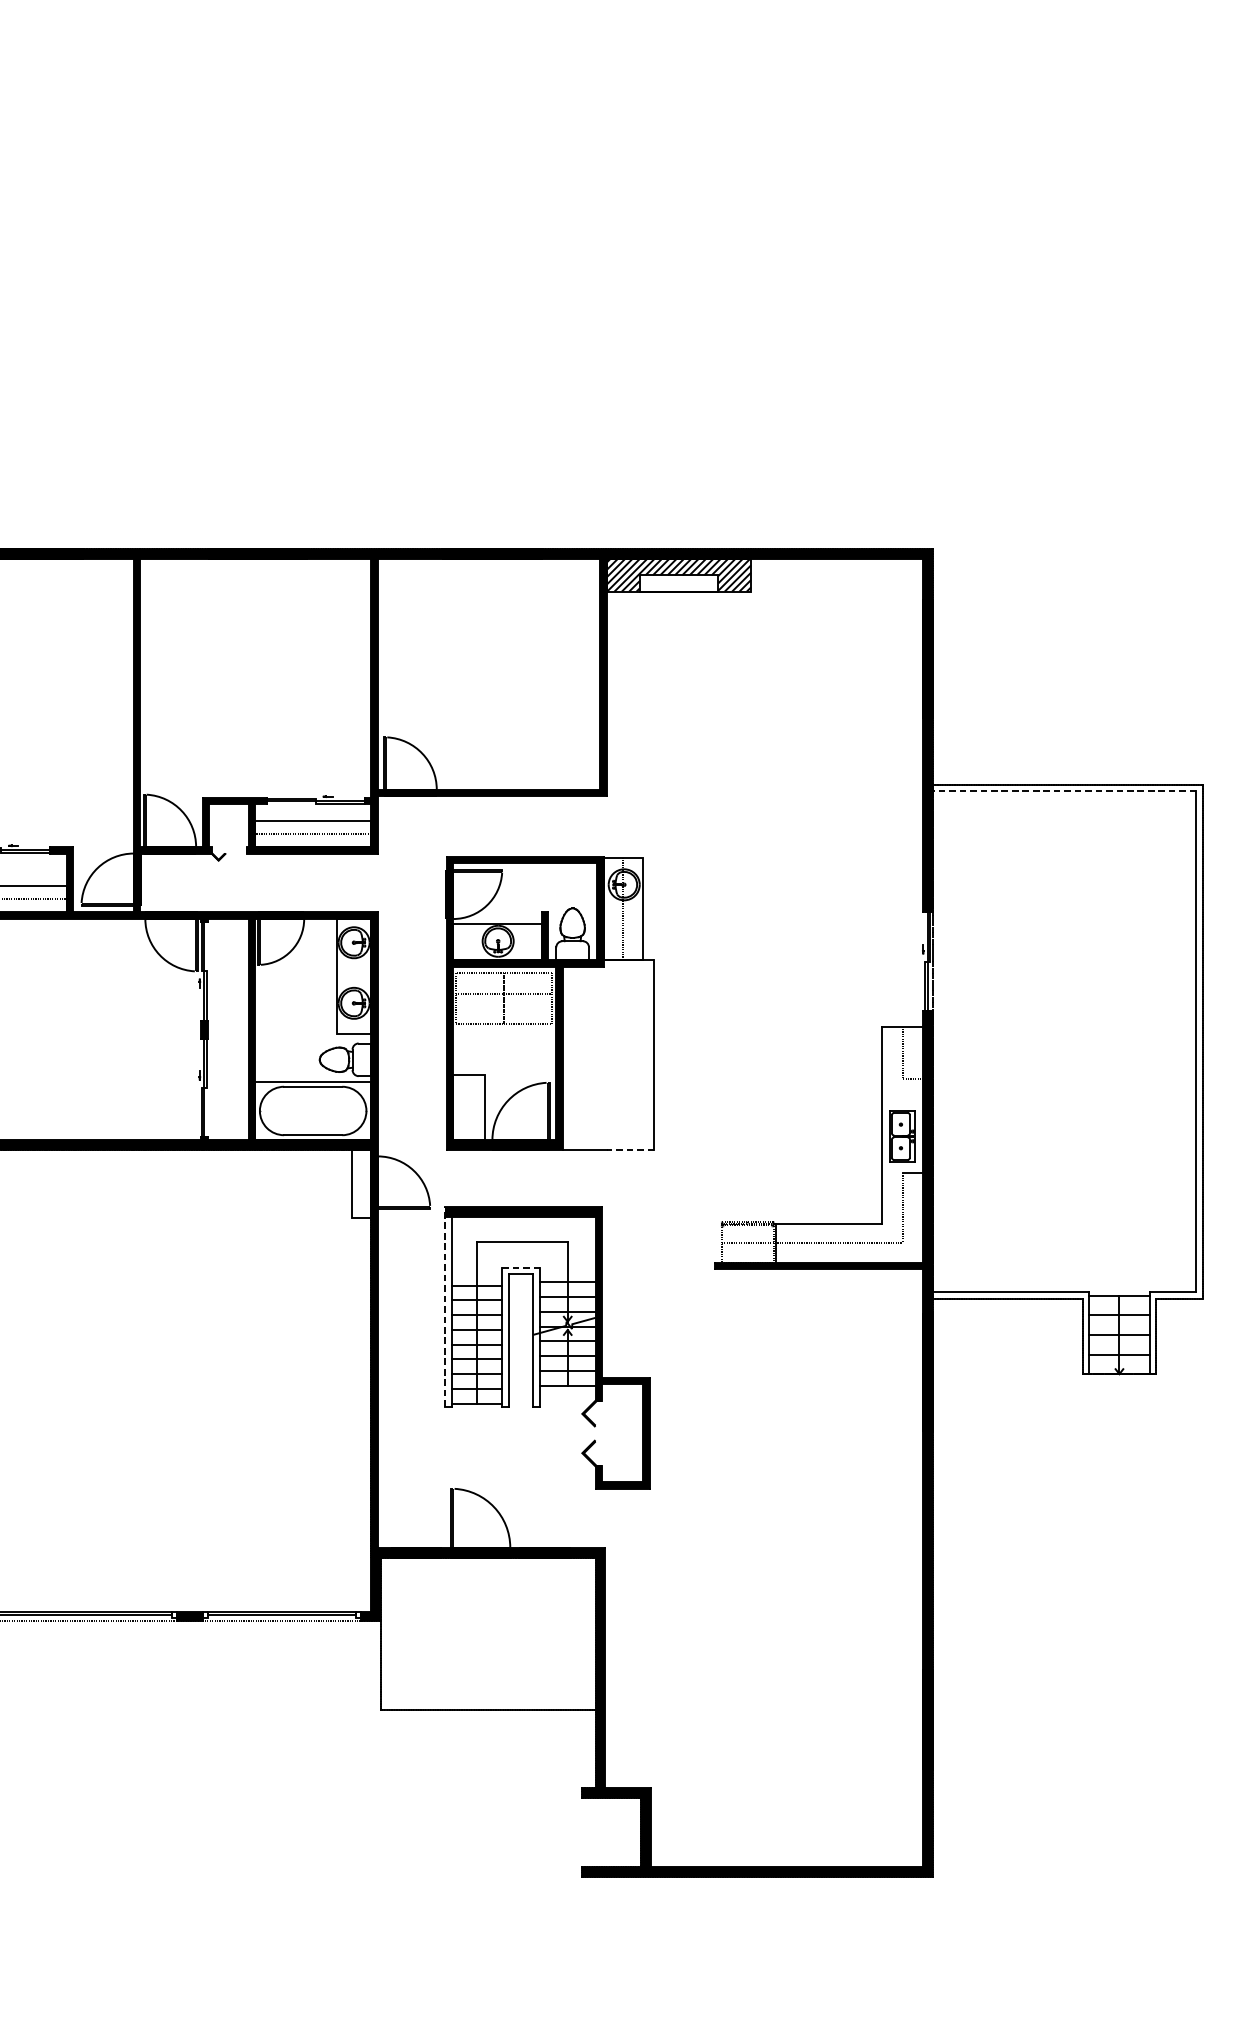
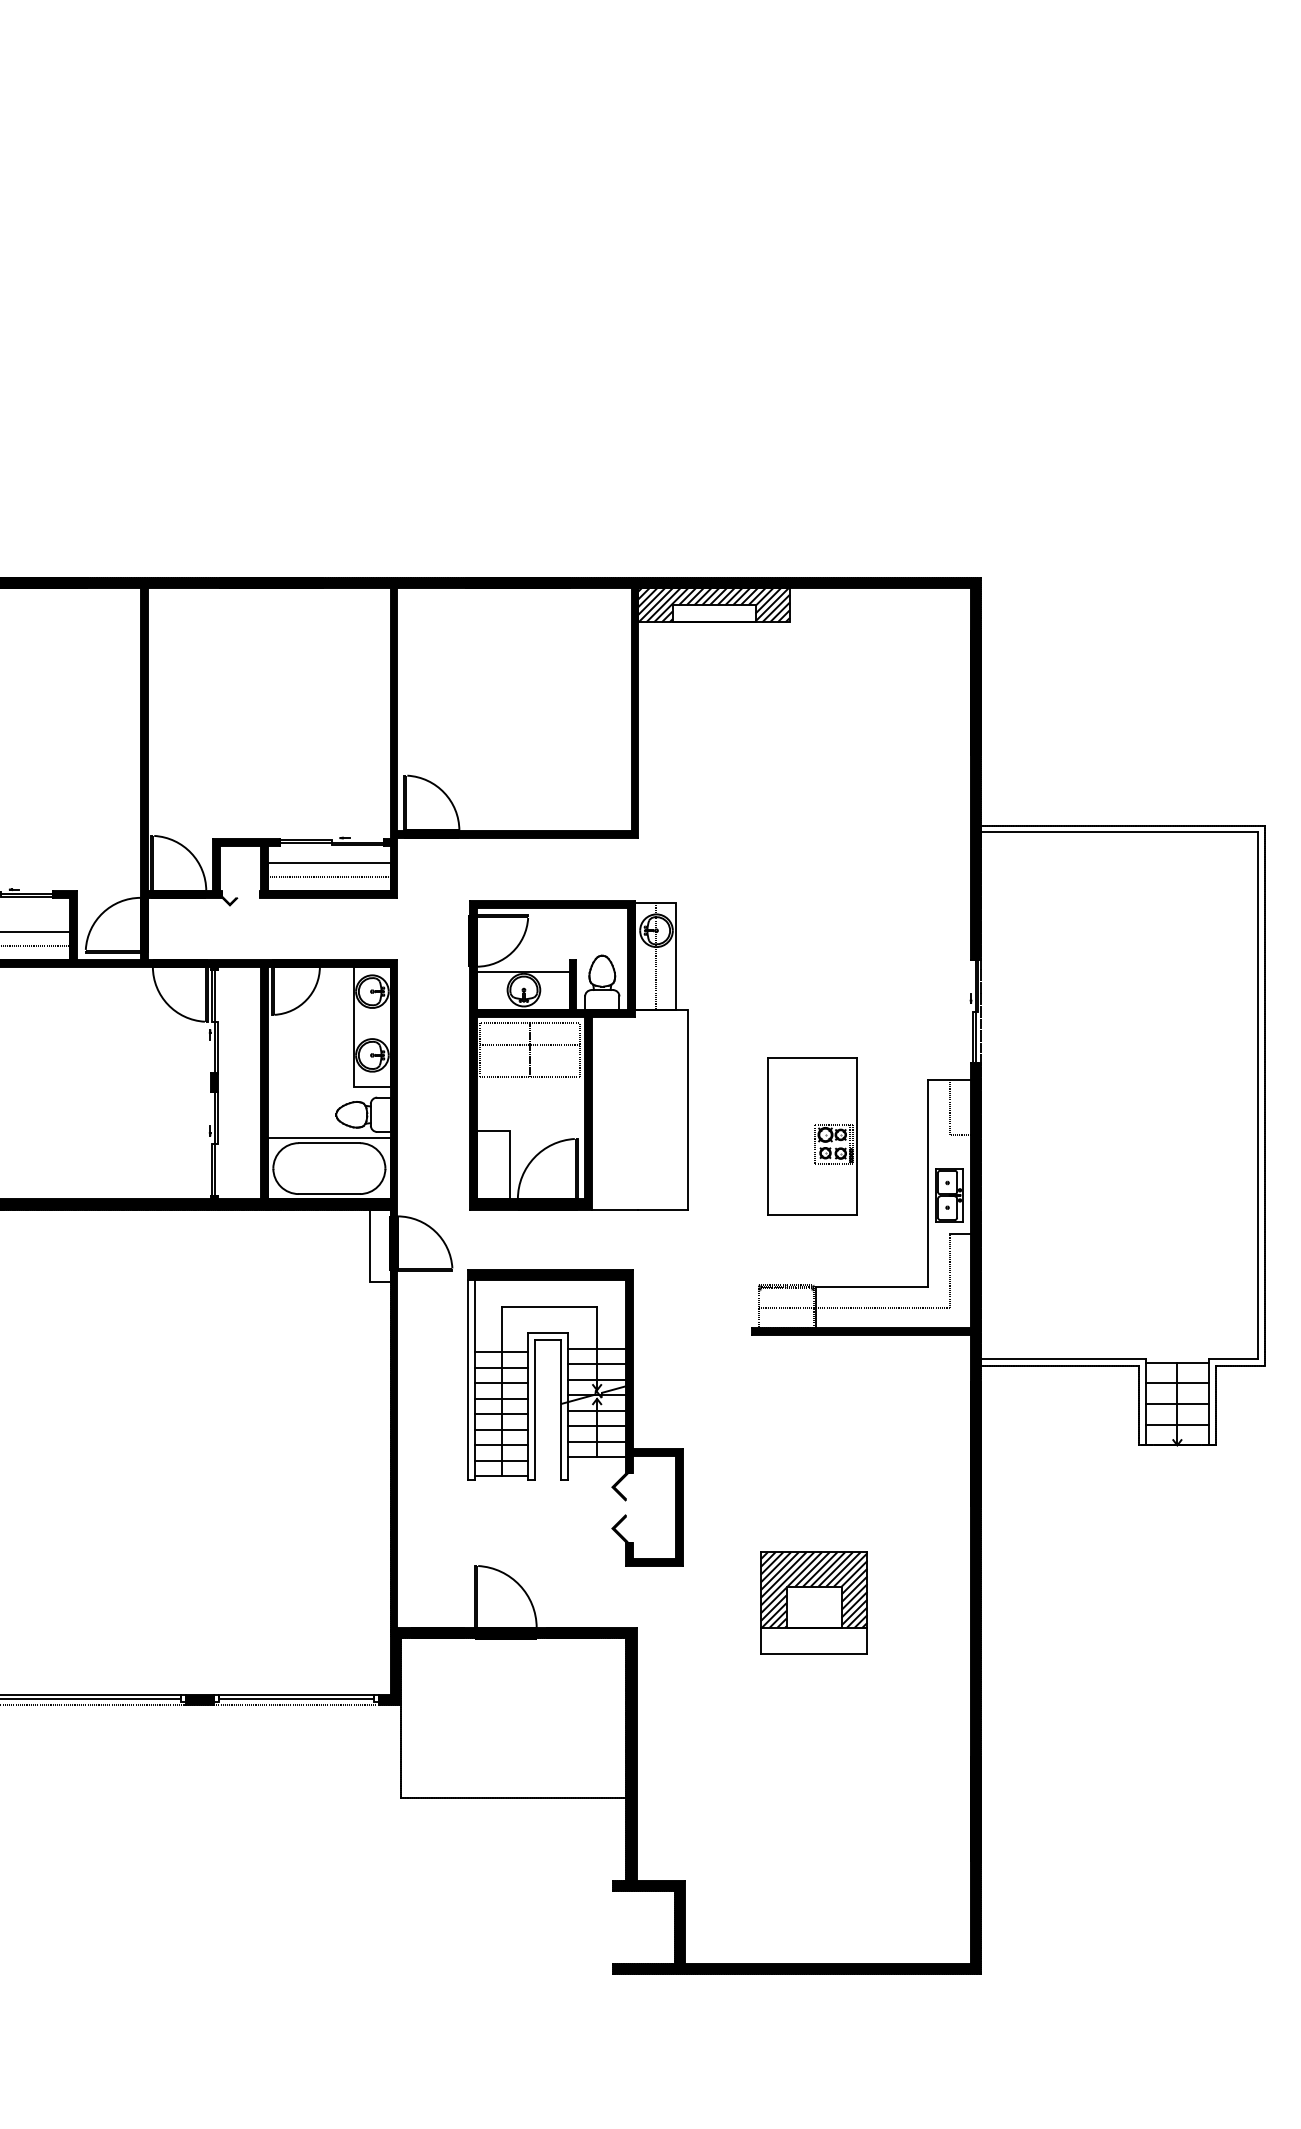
line: (1064, 791) -> (1119, 832), dashed -> solid
part: (772, 1080) -> (812, 1136), added
line: (630, 1149) -> (663, 1209), dashed -> solid
line: (521, 1267) -> (548, 1333), dashed -> solid
line: (444, 1306) -> (467, 1374), dashed -> solid
part: (773, 1523) -> (813, 1602), added

